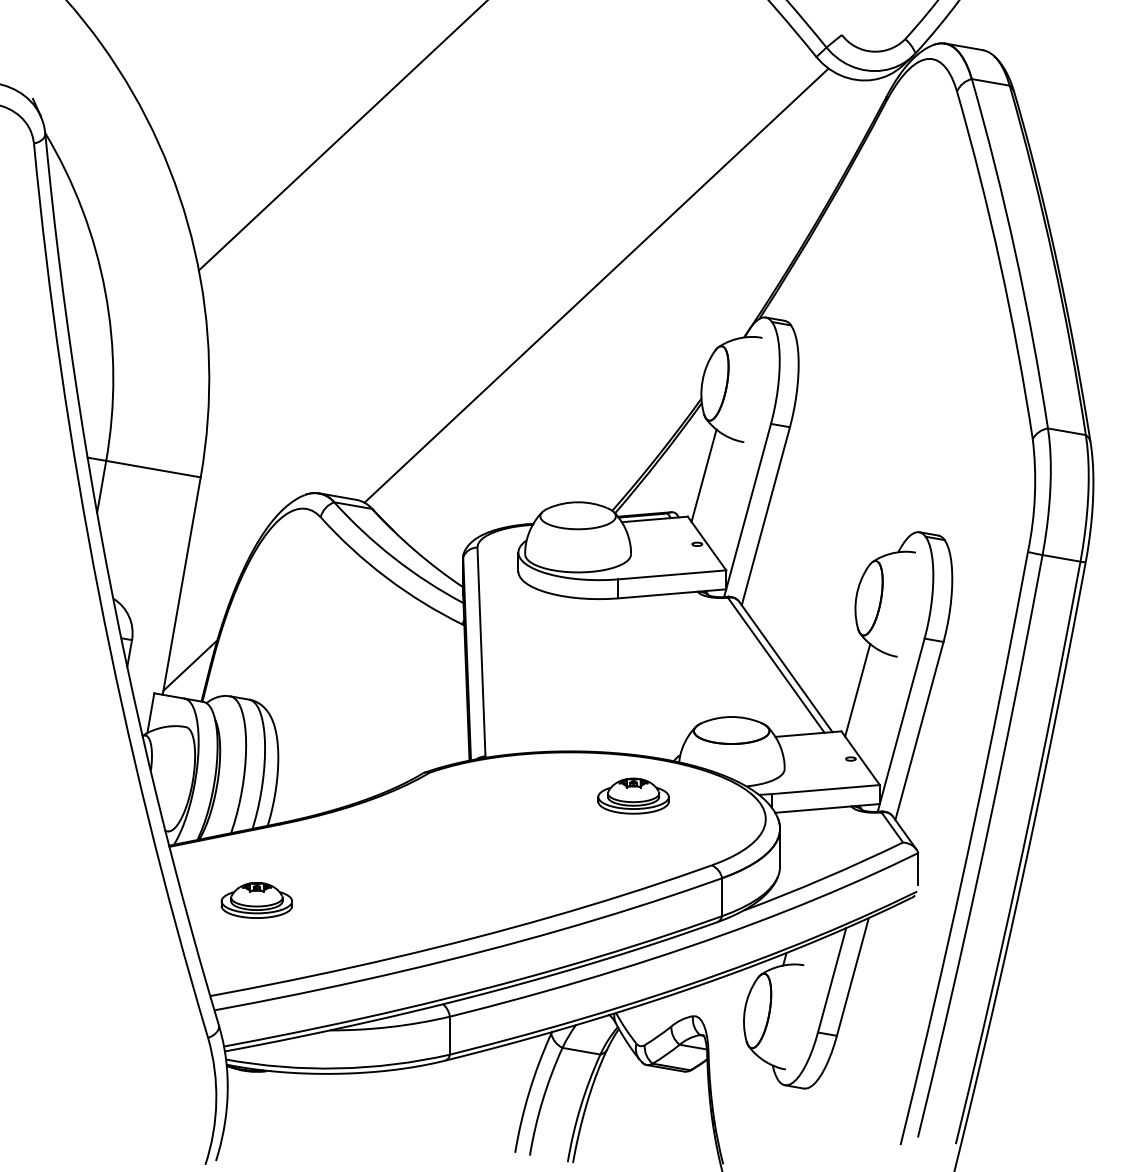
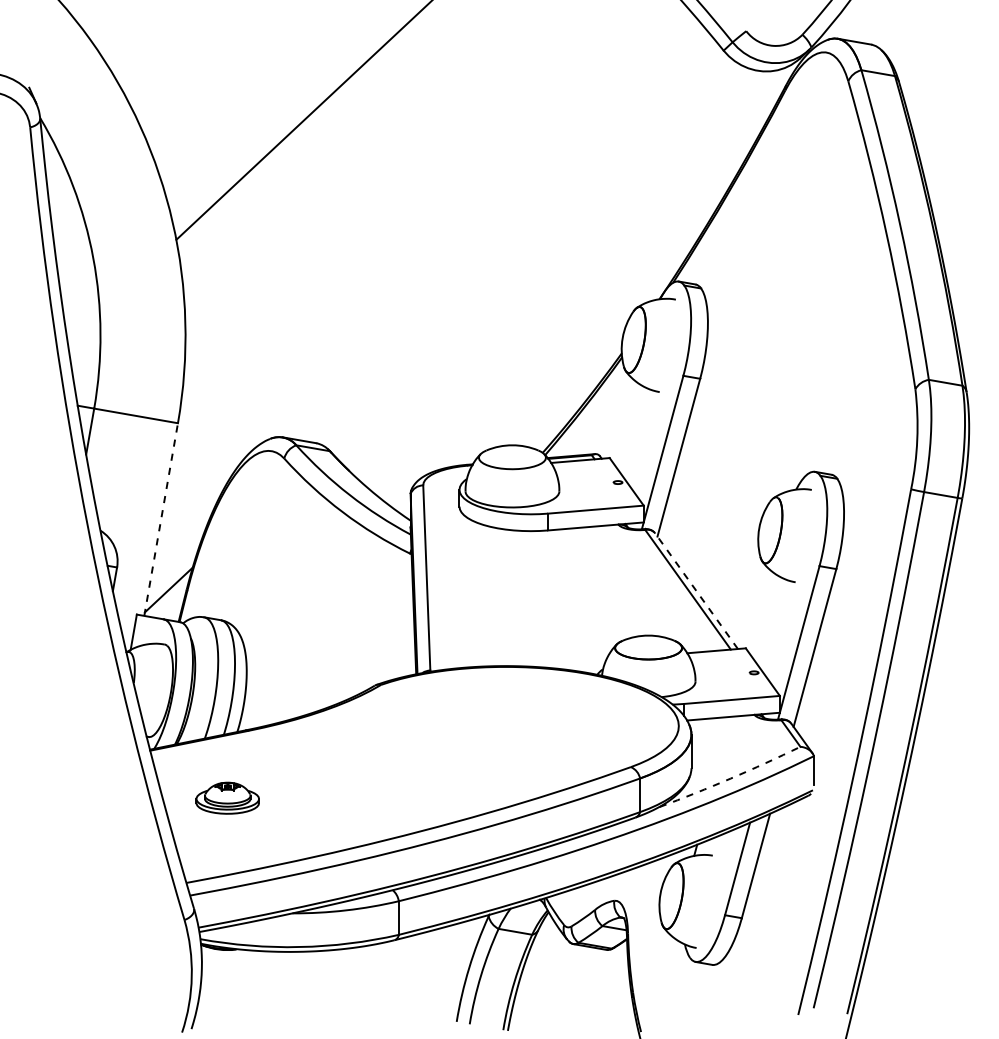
line: (596, 284) -> (528, 252), removed
line: (703, 475) -> (623, 421), removed
line: (182, 586) -> (161, 519), solid -> dashed
line: (785, 667) -> (696, 591), solid -> dashed
line: (857, 689) -> (760, 611), removed
part: (633, 795) -> (561, 705), removed
arc: (824, 878) -> (730, 778), solid -> dashed

